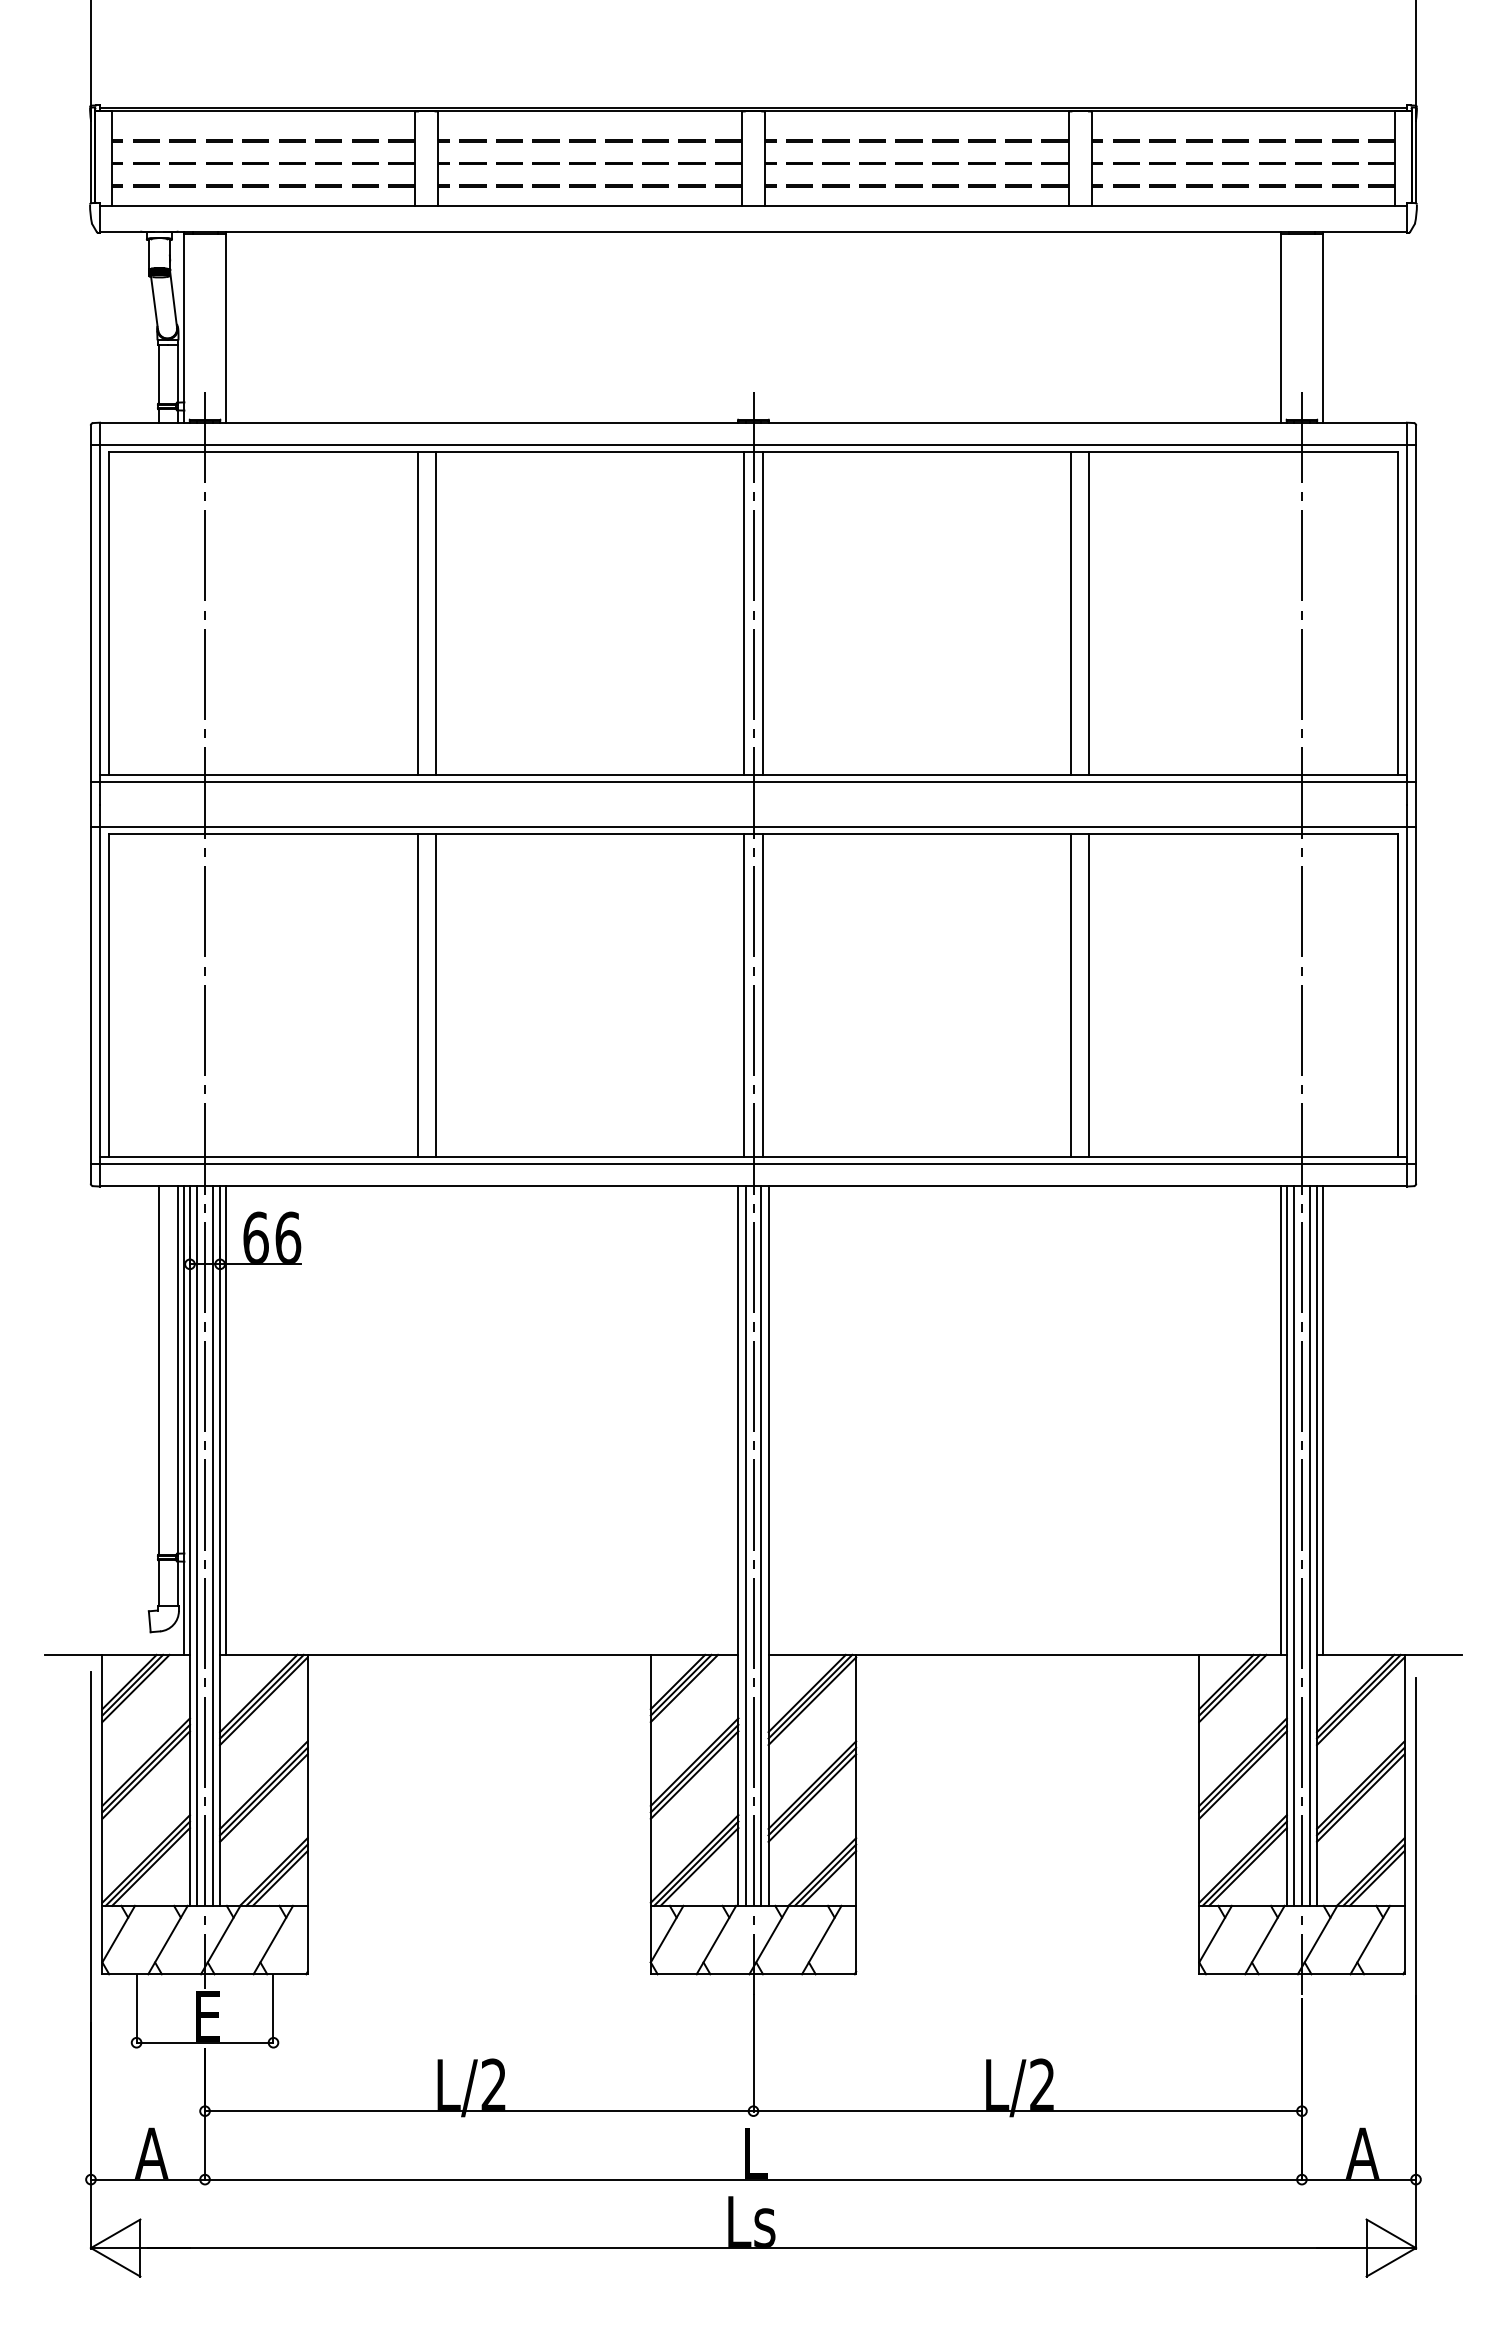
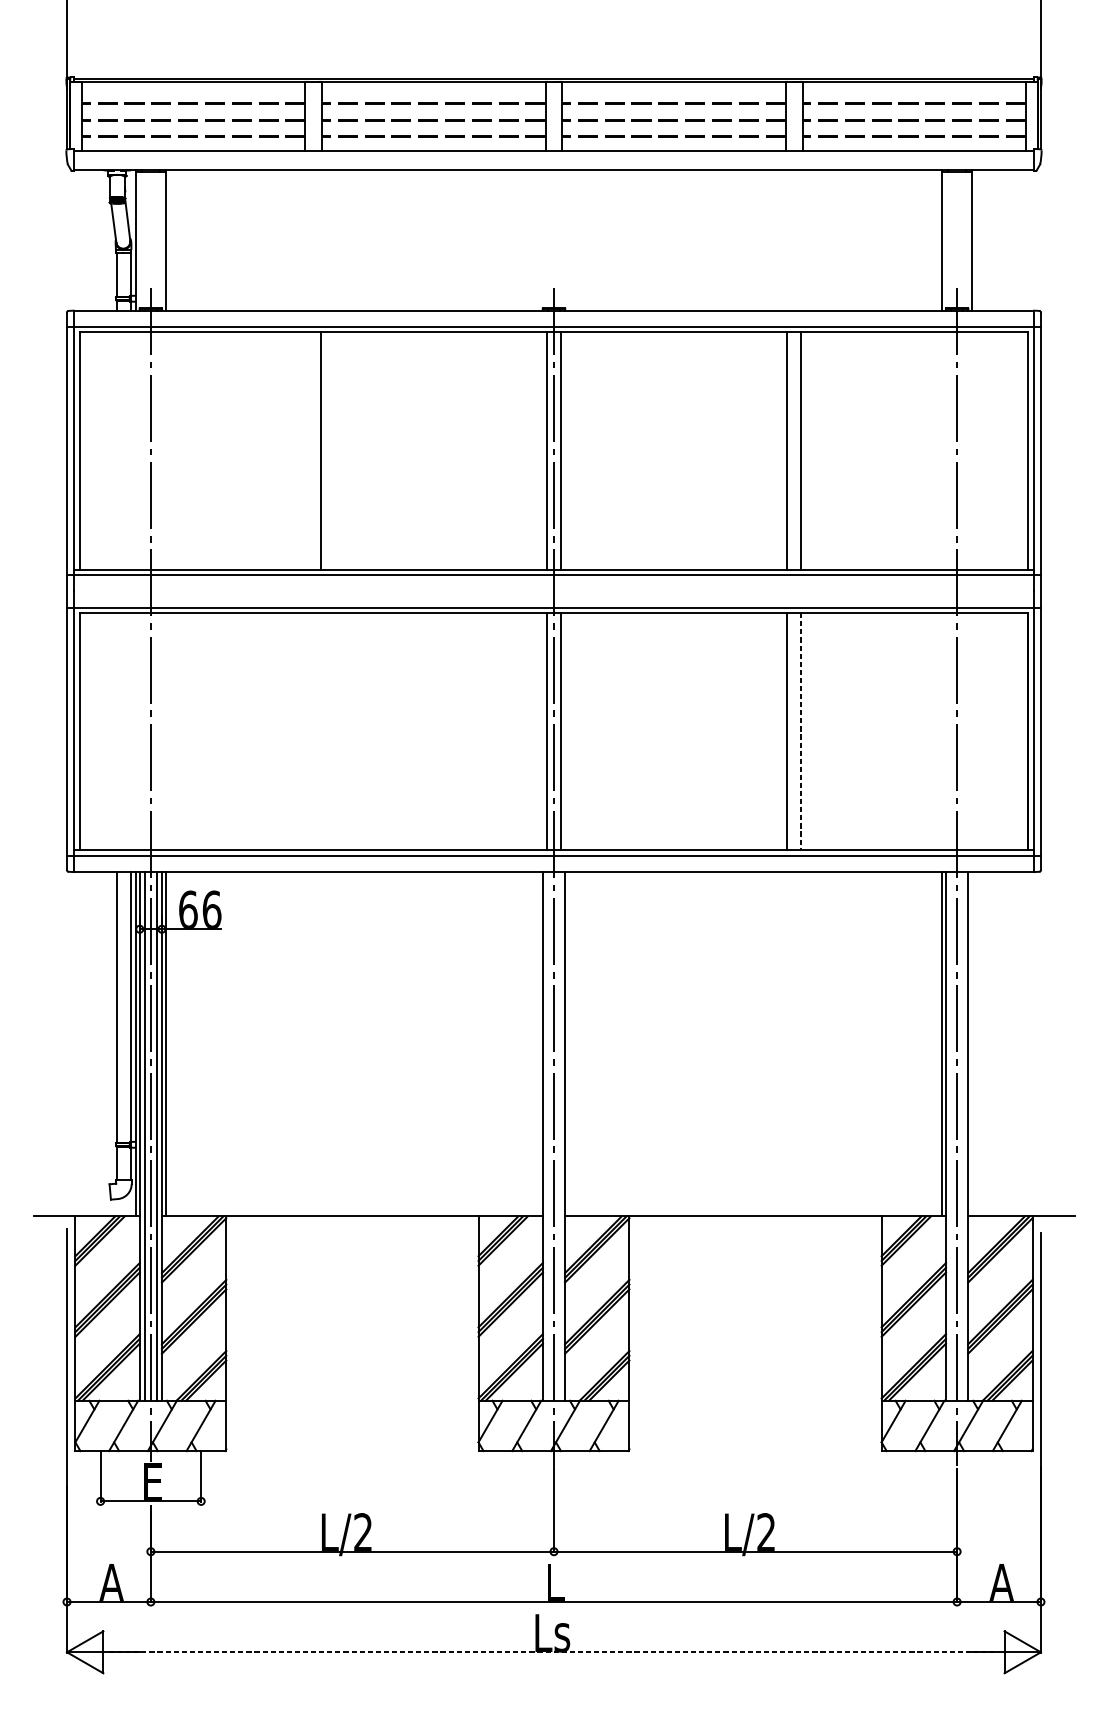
line: (417, 613) -> (307, 450), removed
line: (417, 995) -> (307, 731), removed
line: (435, 995) -> (320, 731), removed
line: (1089, 996) -> (800, 732), solid -> dashed
line: (1322, 1420) -> (972, 1044), removed
line: (745, 1545) -> (548, 1135), removed
line: (761, 1545) -> (559, 1135), removed
line: (1293, 1545) -> (950, 1135), removed
line: (1309, 1545) -> (962, 1135), removed
line: (754, 2248) -> (554, 1652), solid -> dashed

